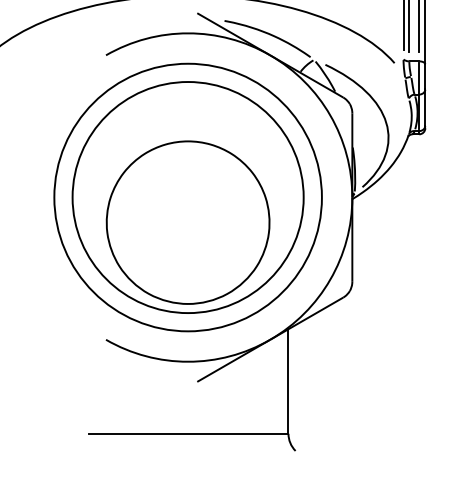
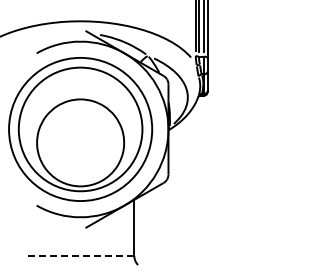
line: (189, 433) -> (81, 255), solid -> dashed

